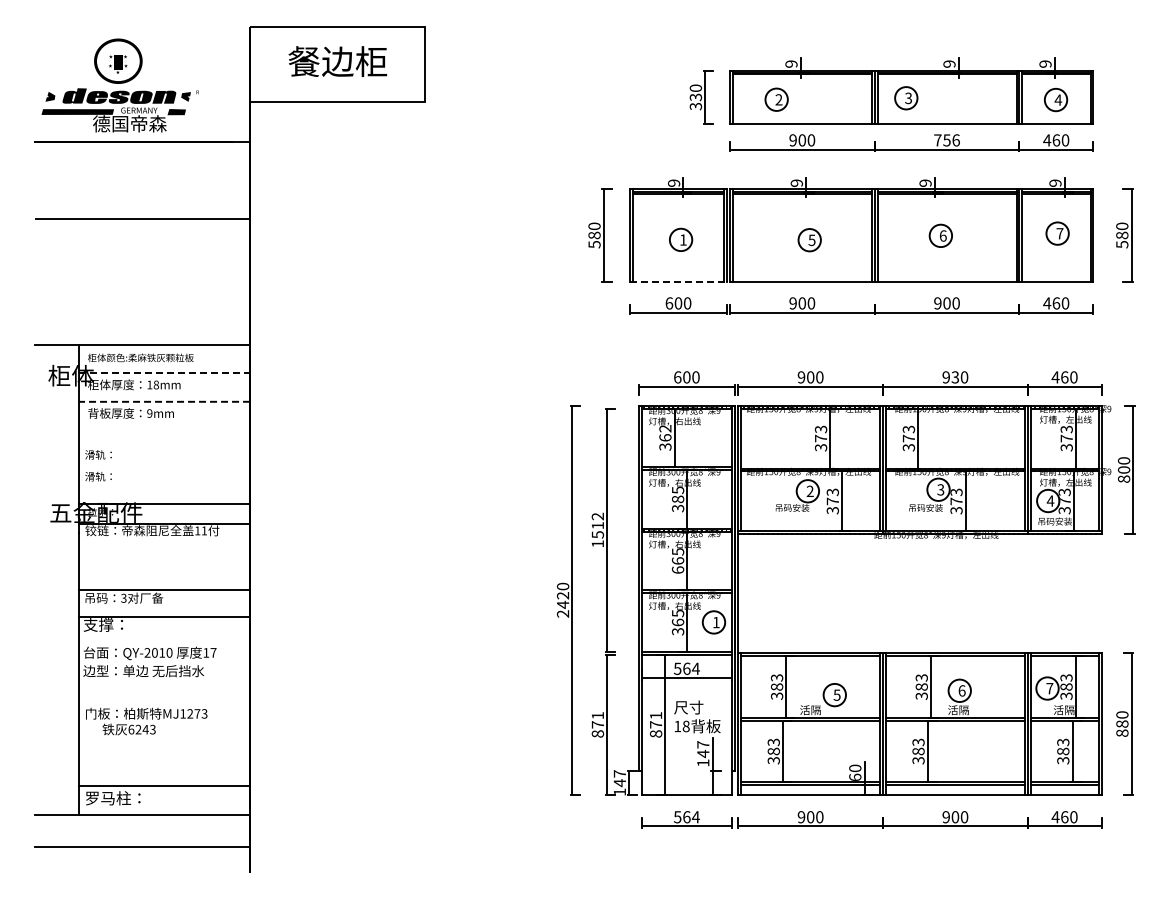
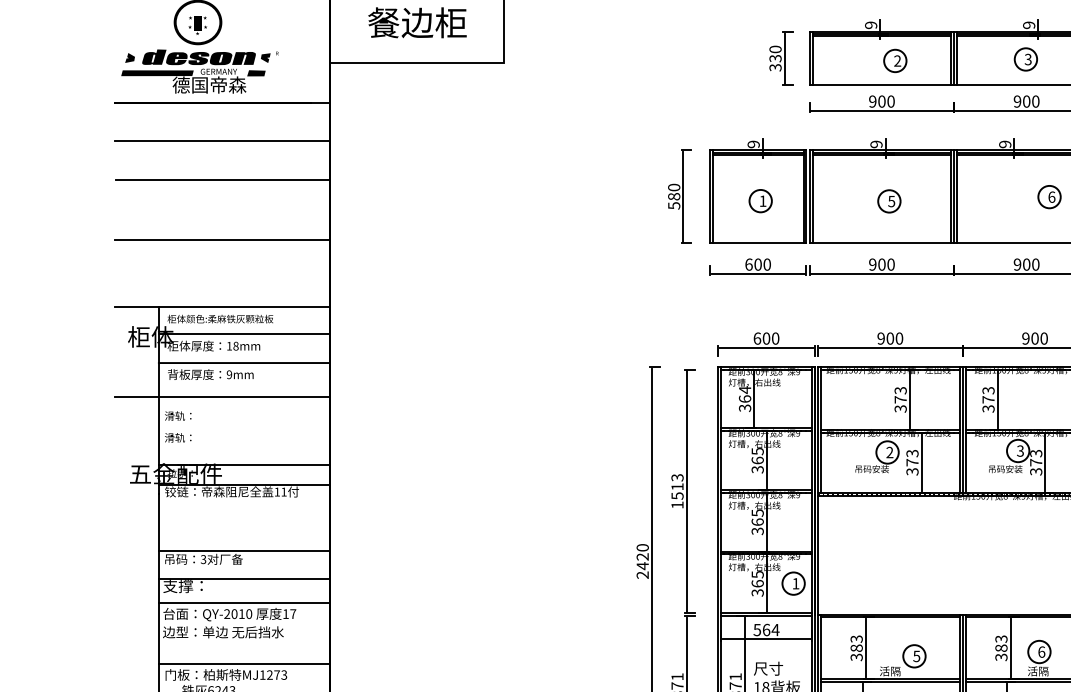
part: (906, 98) -> (1026, 59), moved
part: (776, 99) -> (895, 60), moved
text: (946, 140) -> (1026, 101), 756 -> 900
line: (142, 180) -> (222, 141), added
part: (940, 235) -> (1049, 196), moved
line: (142, 279) -> (222, 240), added
line: (679, 282) -> (759, 243), dashed -> solid
line: (165, 373) -> (245, 334), dashed -> solid
text: (955, 377) -> (1035, 338), 930 -> 900
line: (164, 401) -> (244, 362), dashed -> solid
text: (665, 428) -> (745, 389), 362 -> 364
line: (142, 435) -> (222, 396), added
text: (678, 499) -> (758, 460), 385 -> 365
text: (598, 516) -> (678, 477), 1512 -> 1513
text: (677, 569) -> (757, 530), 665 -> 365
line: (164, 642) -> (244, 603), added
line: (164, 702) -> (244, 663), added

